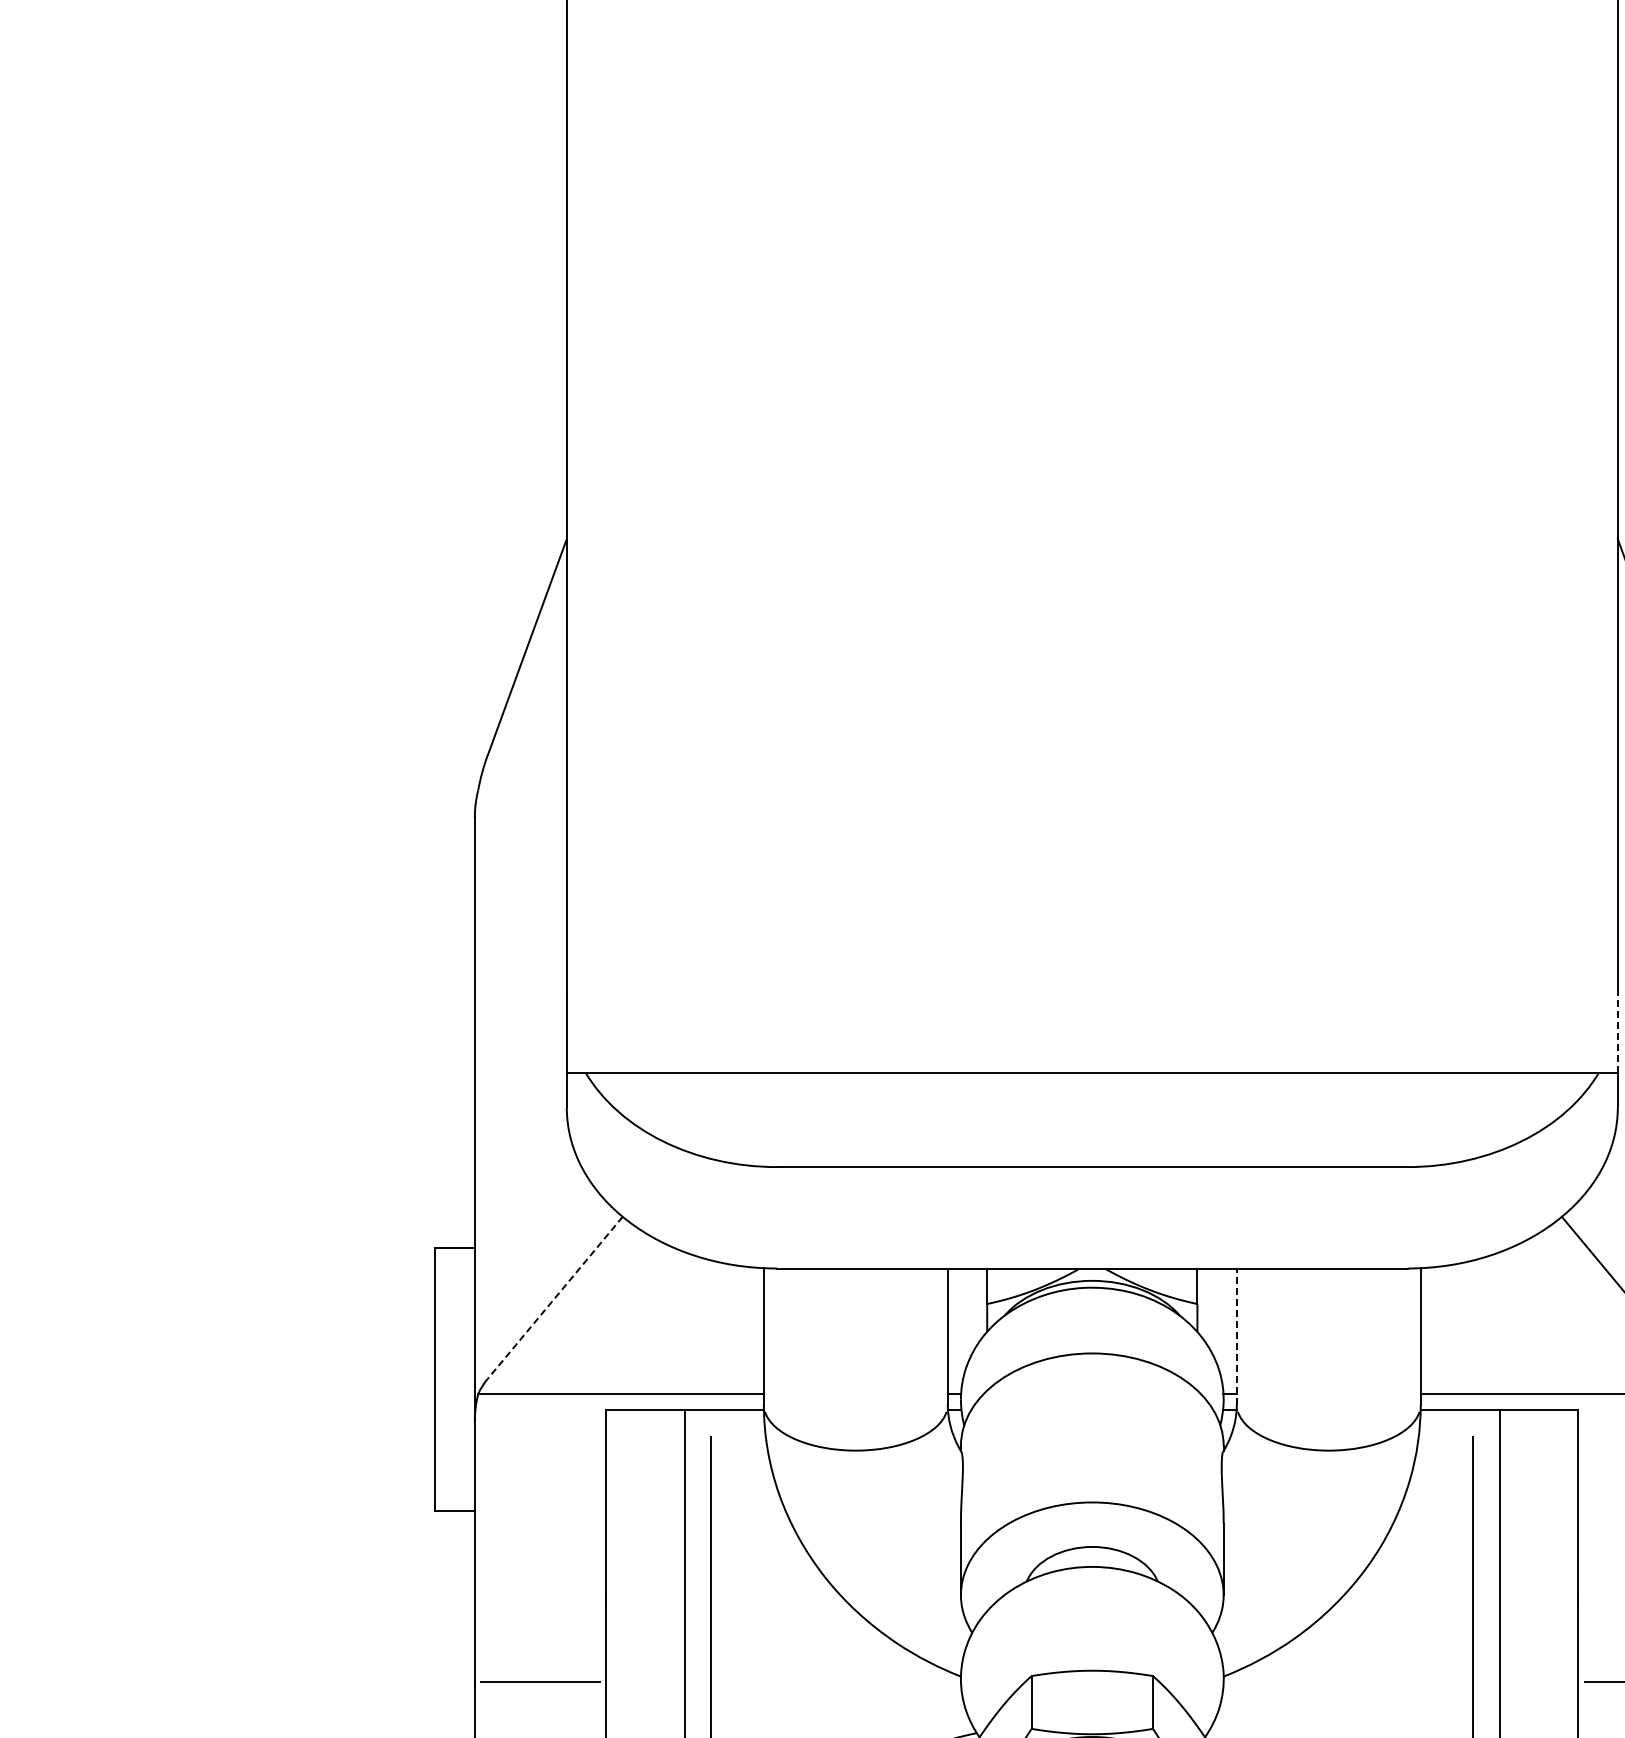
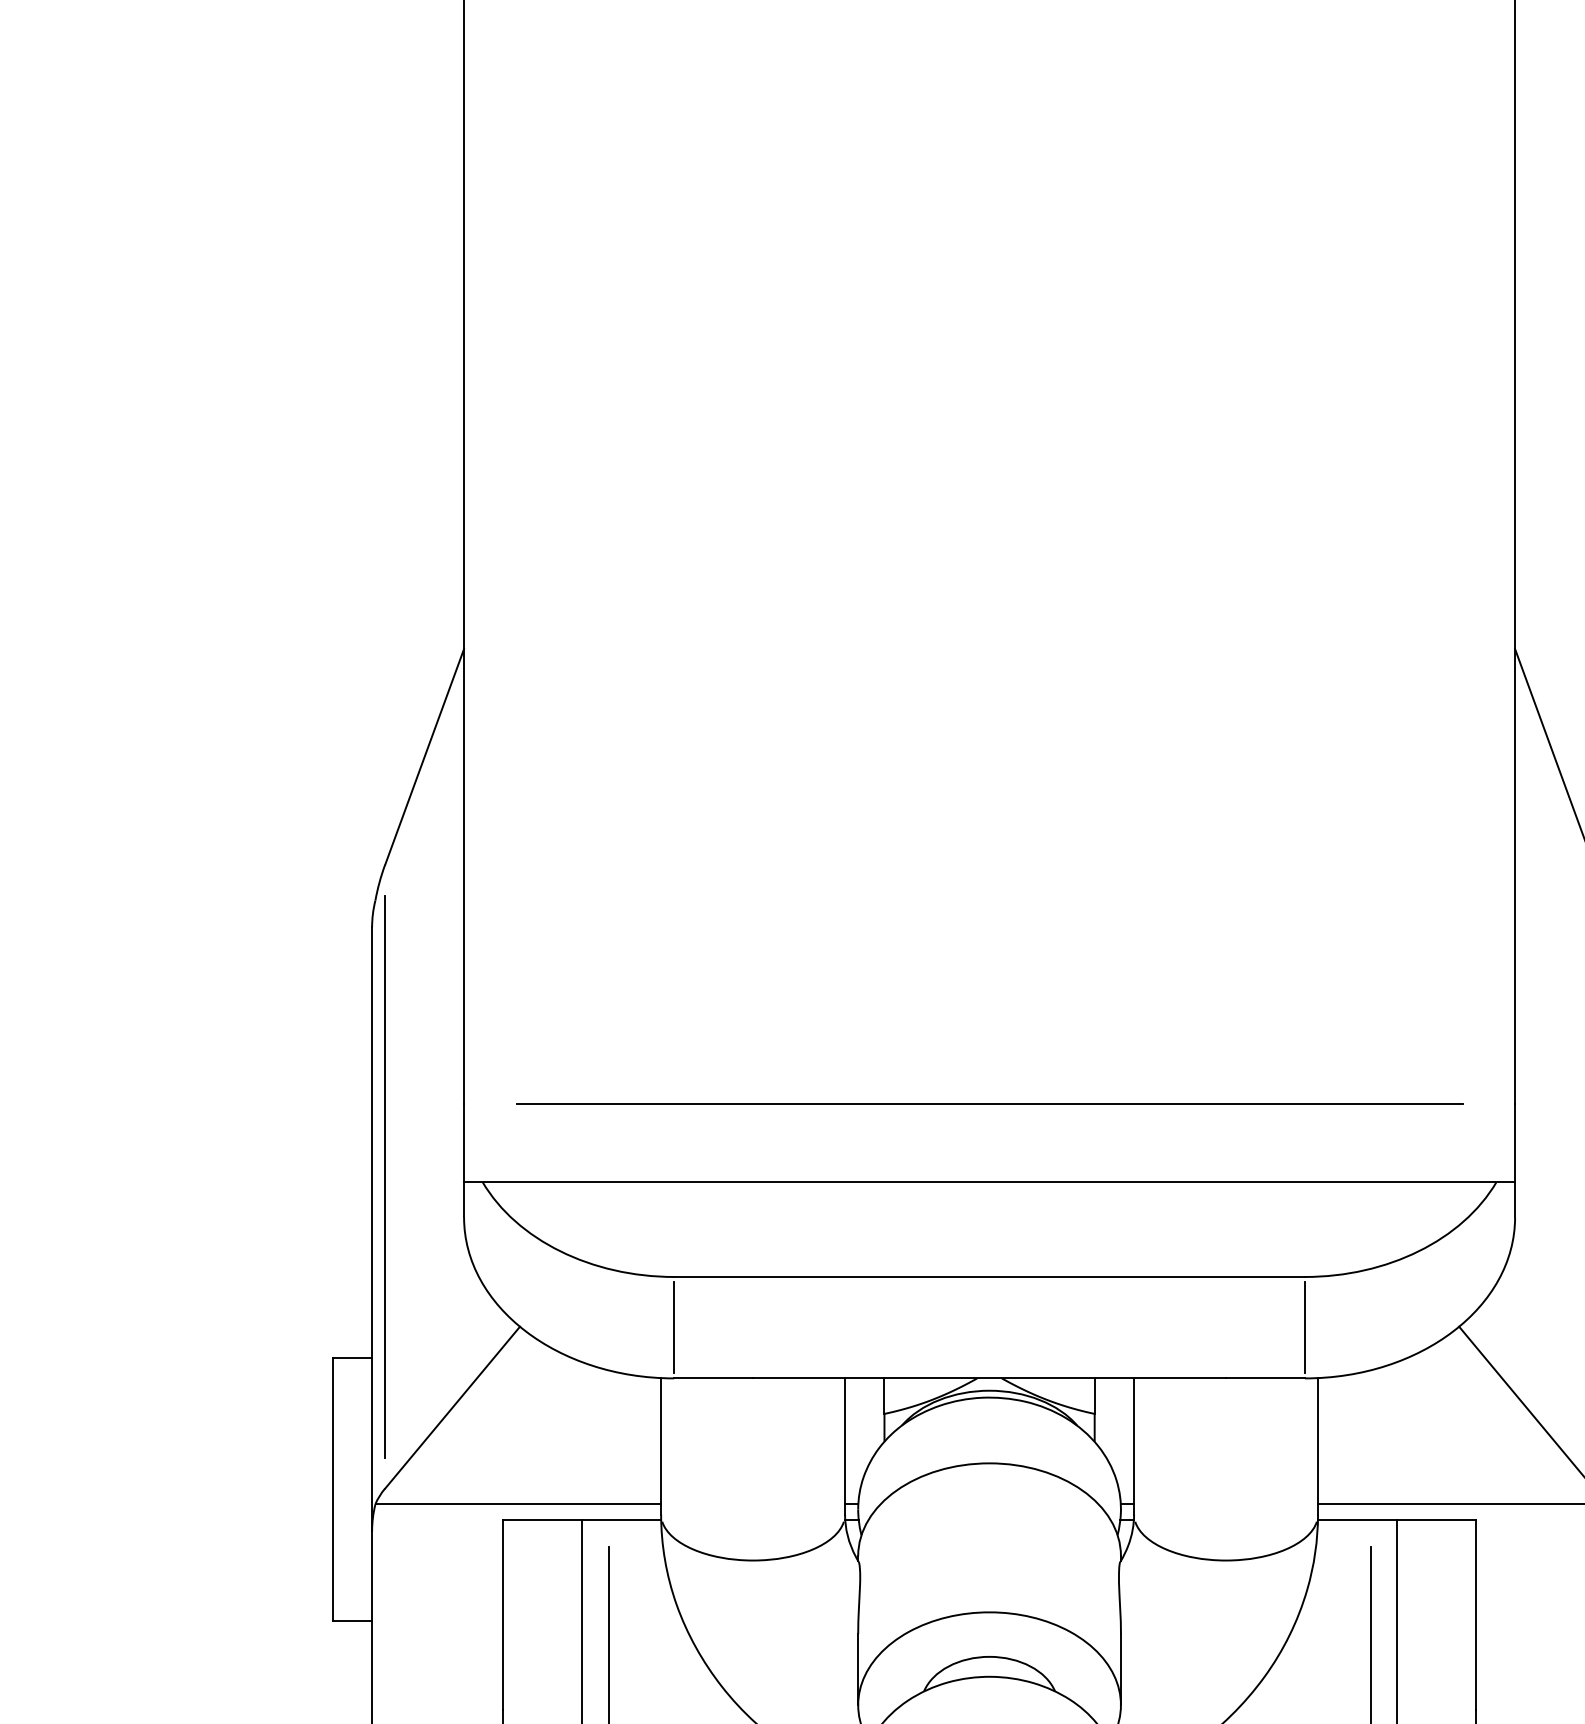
line: (1092, 993) -> (989, 1103), added
line: (1617, 1032) -> (1514, 1142), dashed -> solid
line: (487, 1066) -> (384, 1176), added
line: (777, 1217) -> (674, 1327), added
line: (1407, 1217) -> (1304, 1327), added
line: (555, 1298) -> (452, 1408), dashed -> solid
line: (1236, 1336) -> (1133, 1446), dashed -> solid

